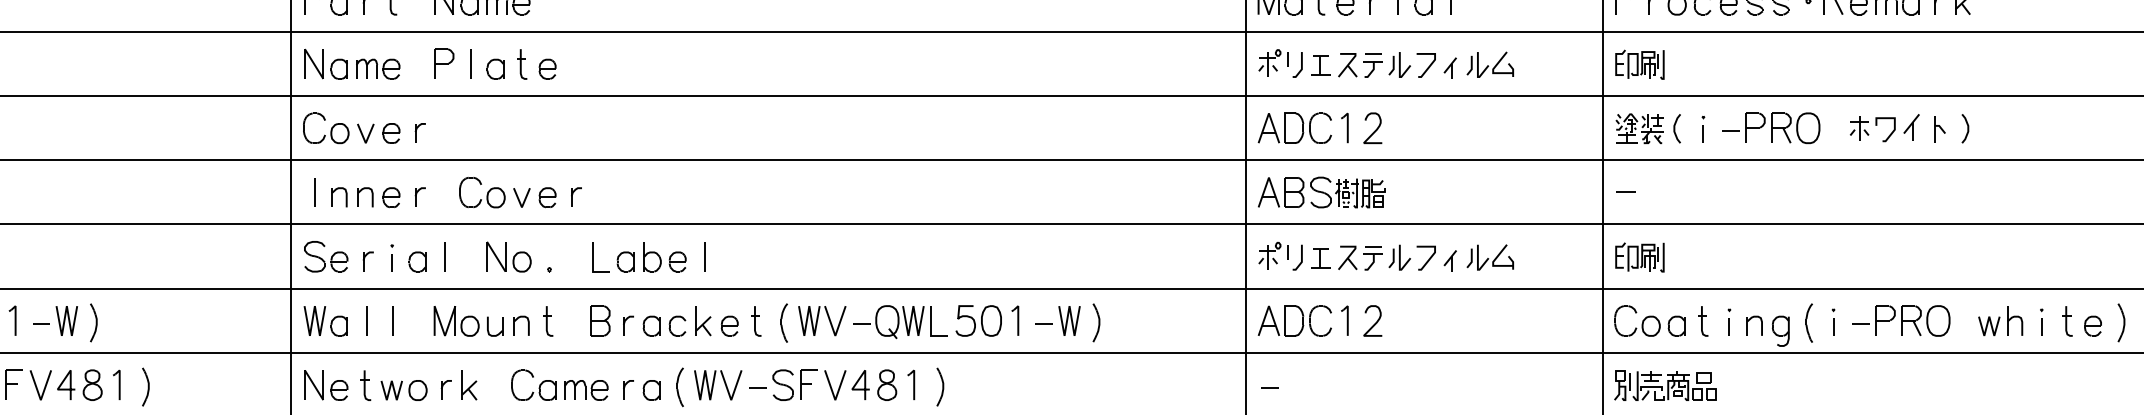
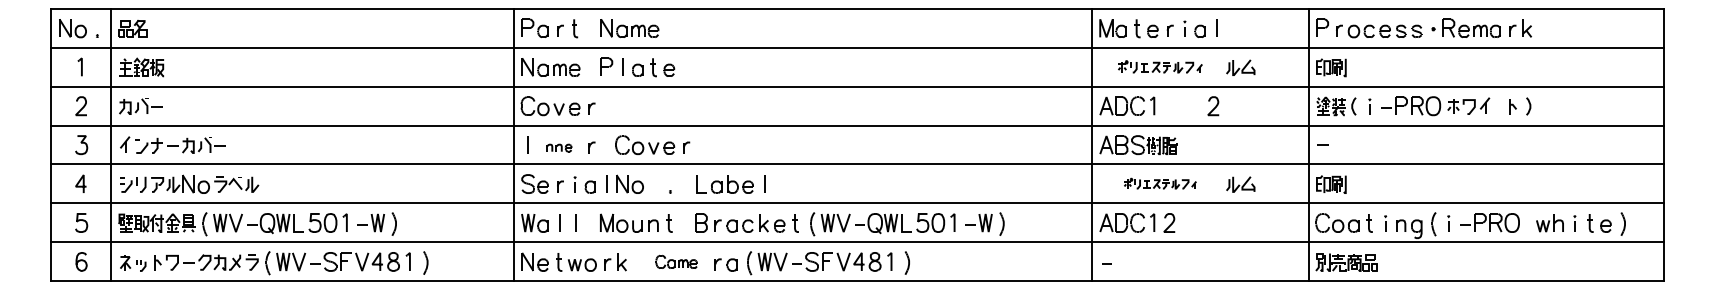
part: (1358, 62) -> (1160, 66), size x0.7
part: (1884, 127) -> (1468, 105), moved
curve: (1374, 130) -> (1214, 107), moved
part: (366, 196) -> (559, 147), size x0.6
part: (508, 255) -> (629, 183), moved
part: (1358, 255) -> (1160, 183), size x0.6
part: (559, 384) -> (676, 261), size x0.7

